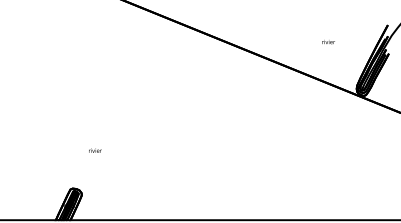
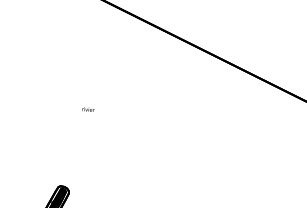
text: (95, 150) -> (88, 109), moved

